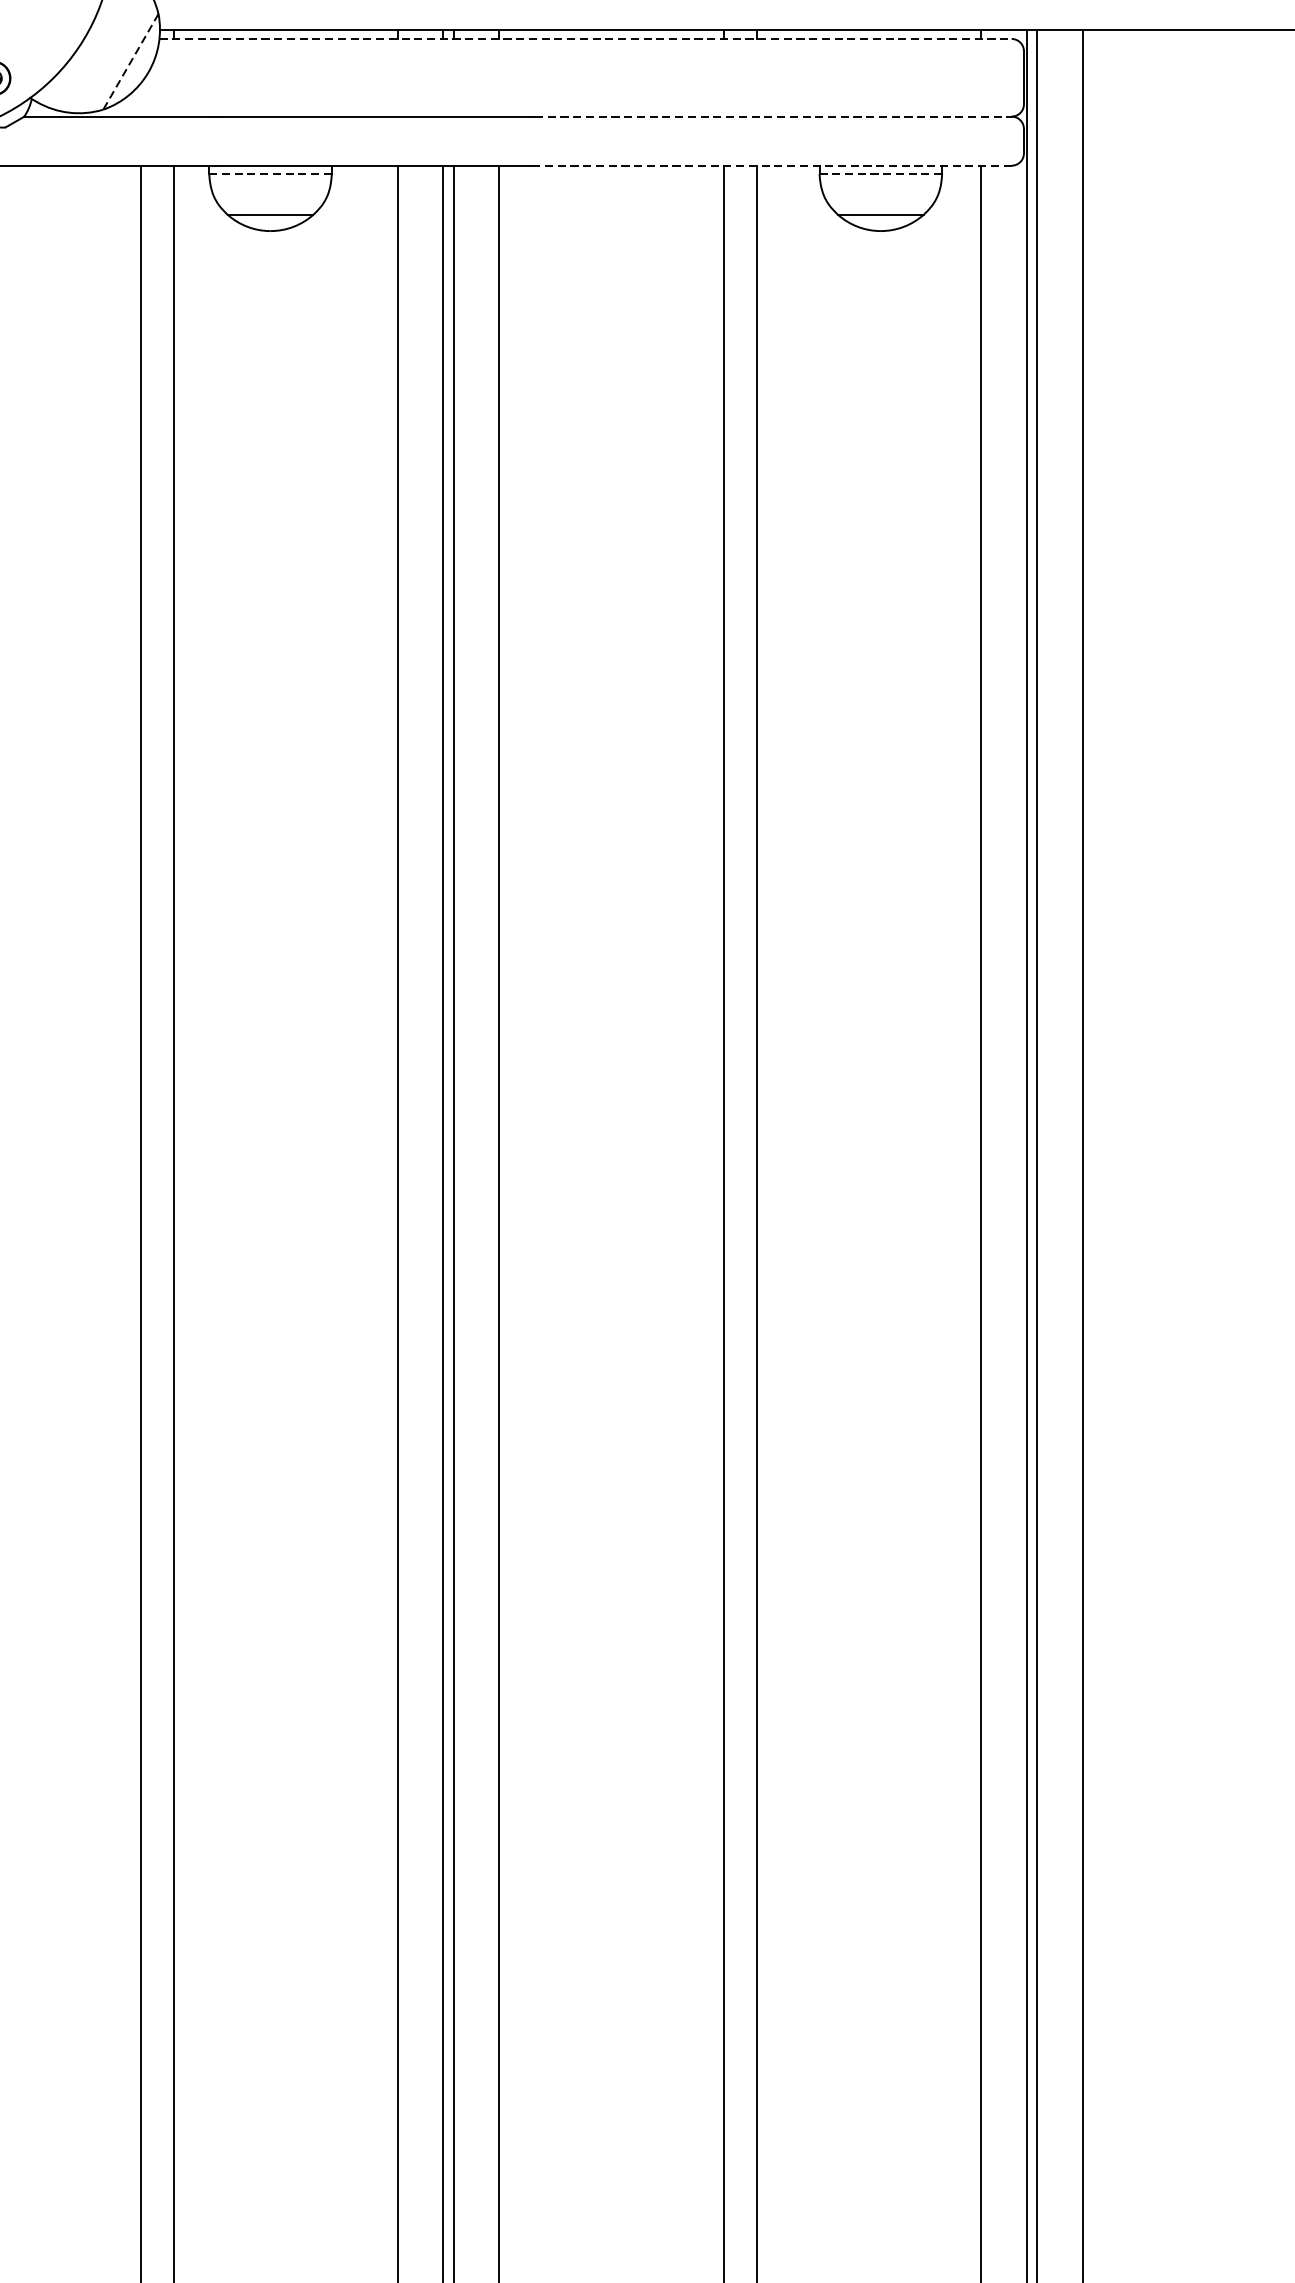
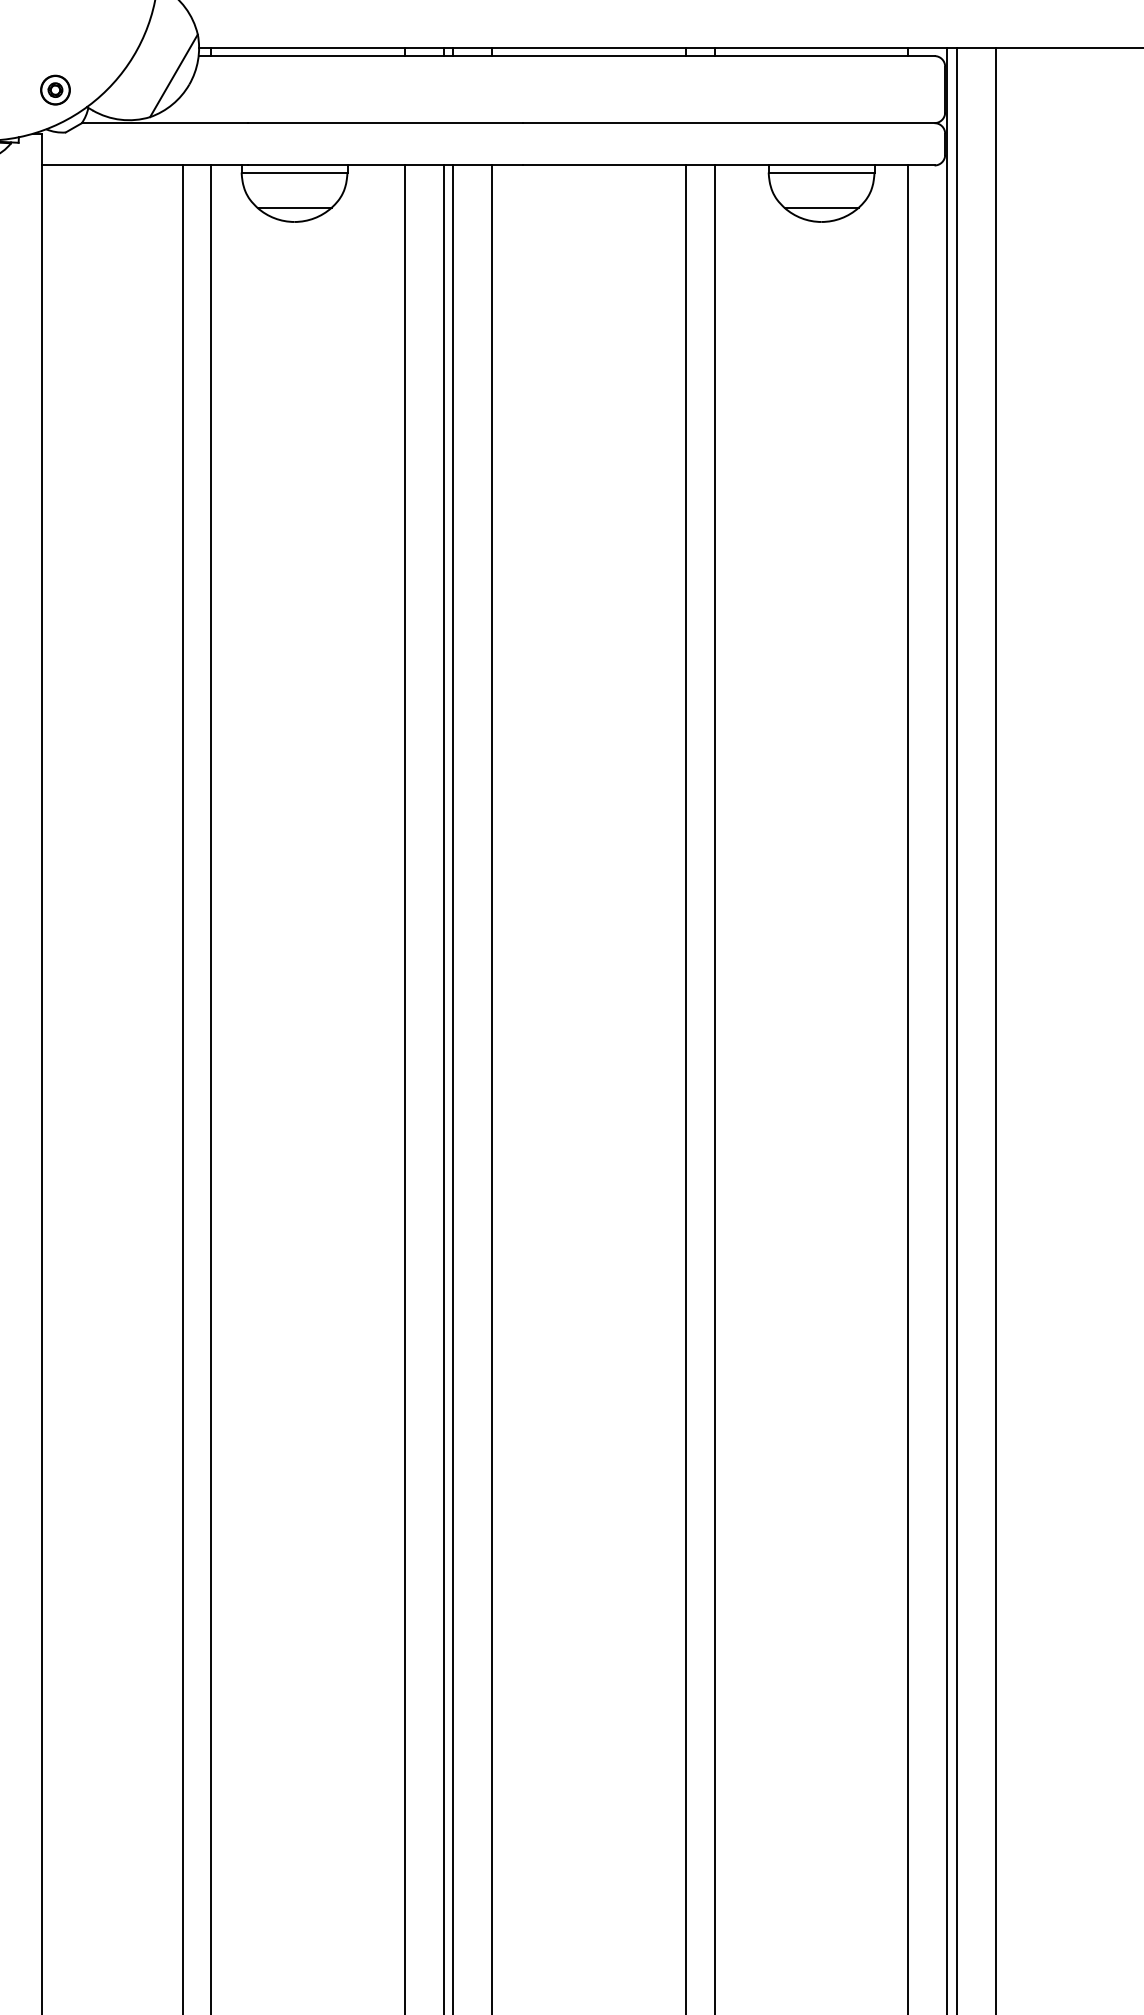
line: (585, 39) -> (566, 56), dashed -> solid
line: (130, 61) -> (173, 75), dashed -> solid
line: (773, 117) -> (728, 123), dashed -> solid
line: (773, 165) -> (728, 165), dashed -> solid
line: (270, 173) -> (294, 172), dashed -> solid
line: (880, 173) -> (821, 172), dashed -> solid

